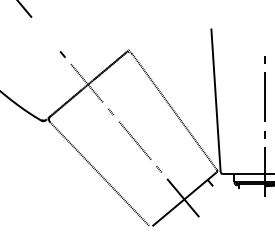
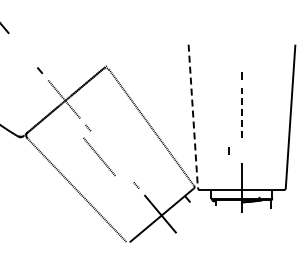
line: (264, 97) -> (241, 113), solid -> dashed
line: (216, 100) -> (193, 116), solid -> dashed
line: (264, 134) -> (228, 150), moved
line: (135, 140) -> (99, 156), moved

